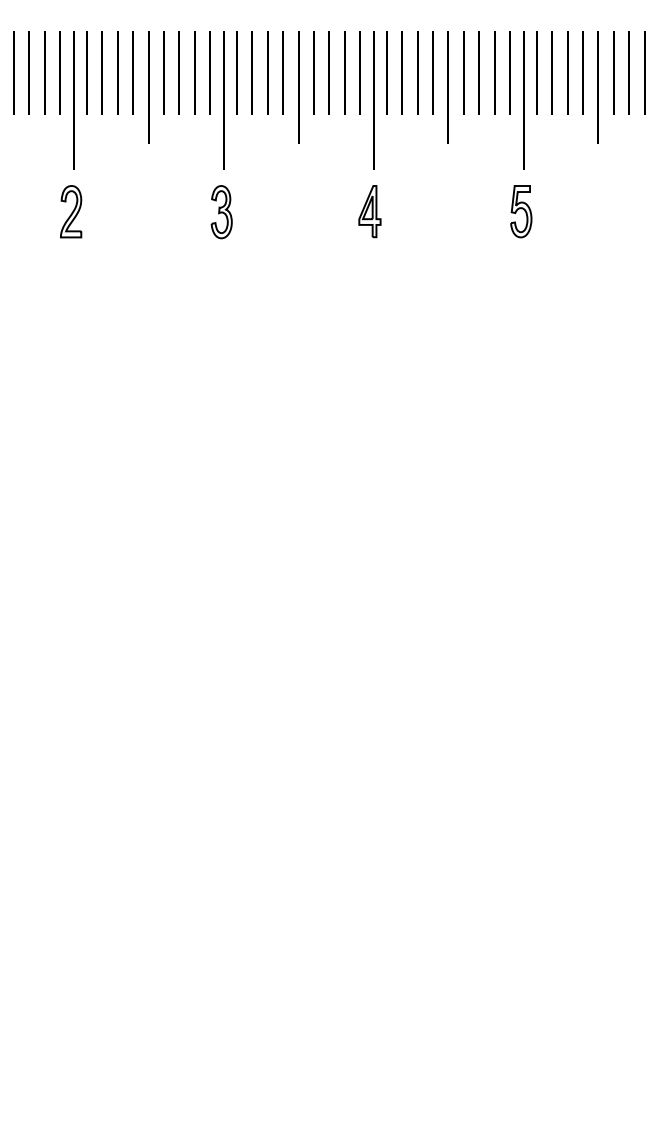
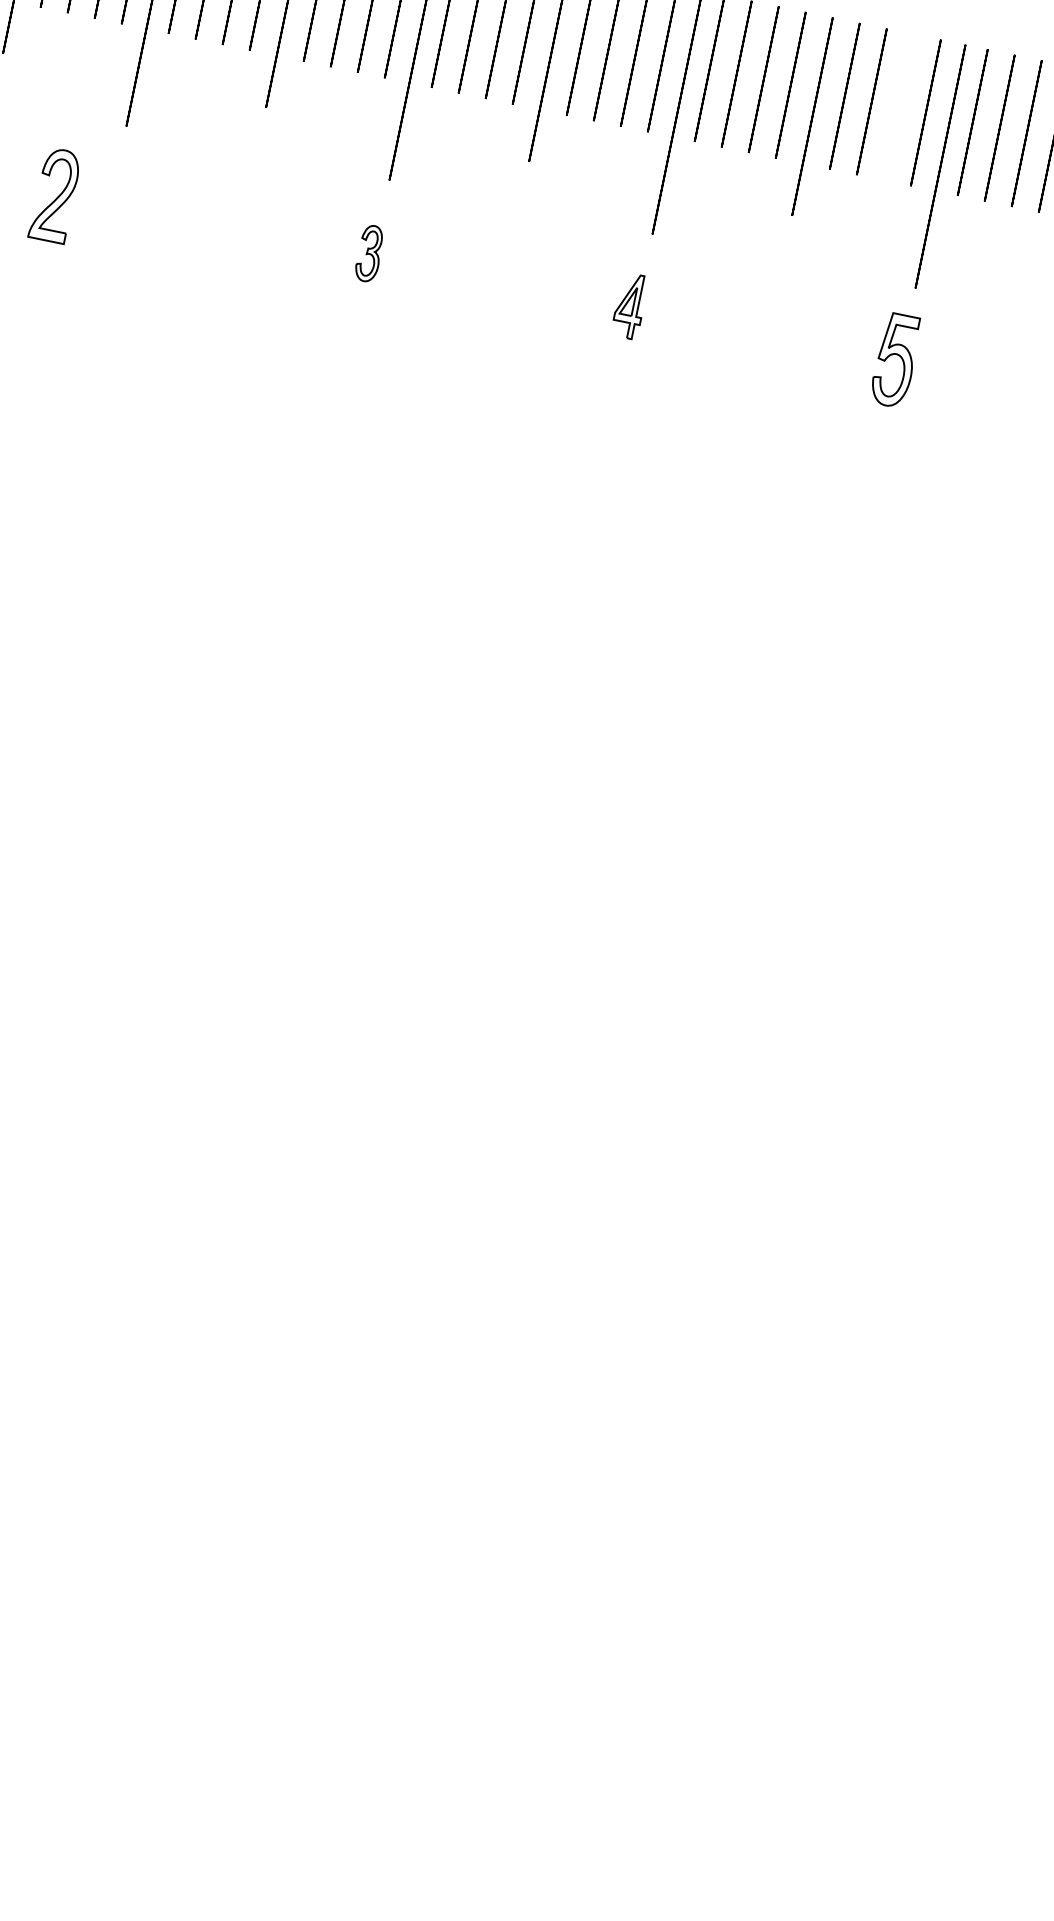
line: (494, 72) -> (898, 106), removed
part: (71, 211) -> (56, 195), moved
part: (369, 211) -> (629, 305), size x0.7
part: (221, 212) -> (369, 253), size x0.6

